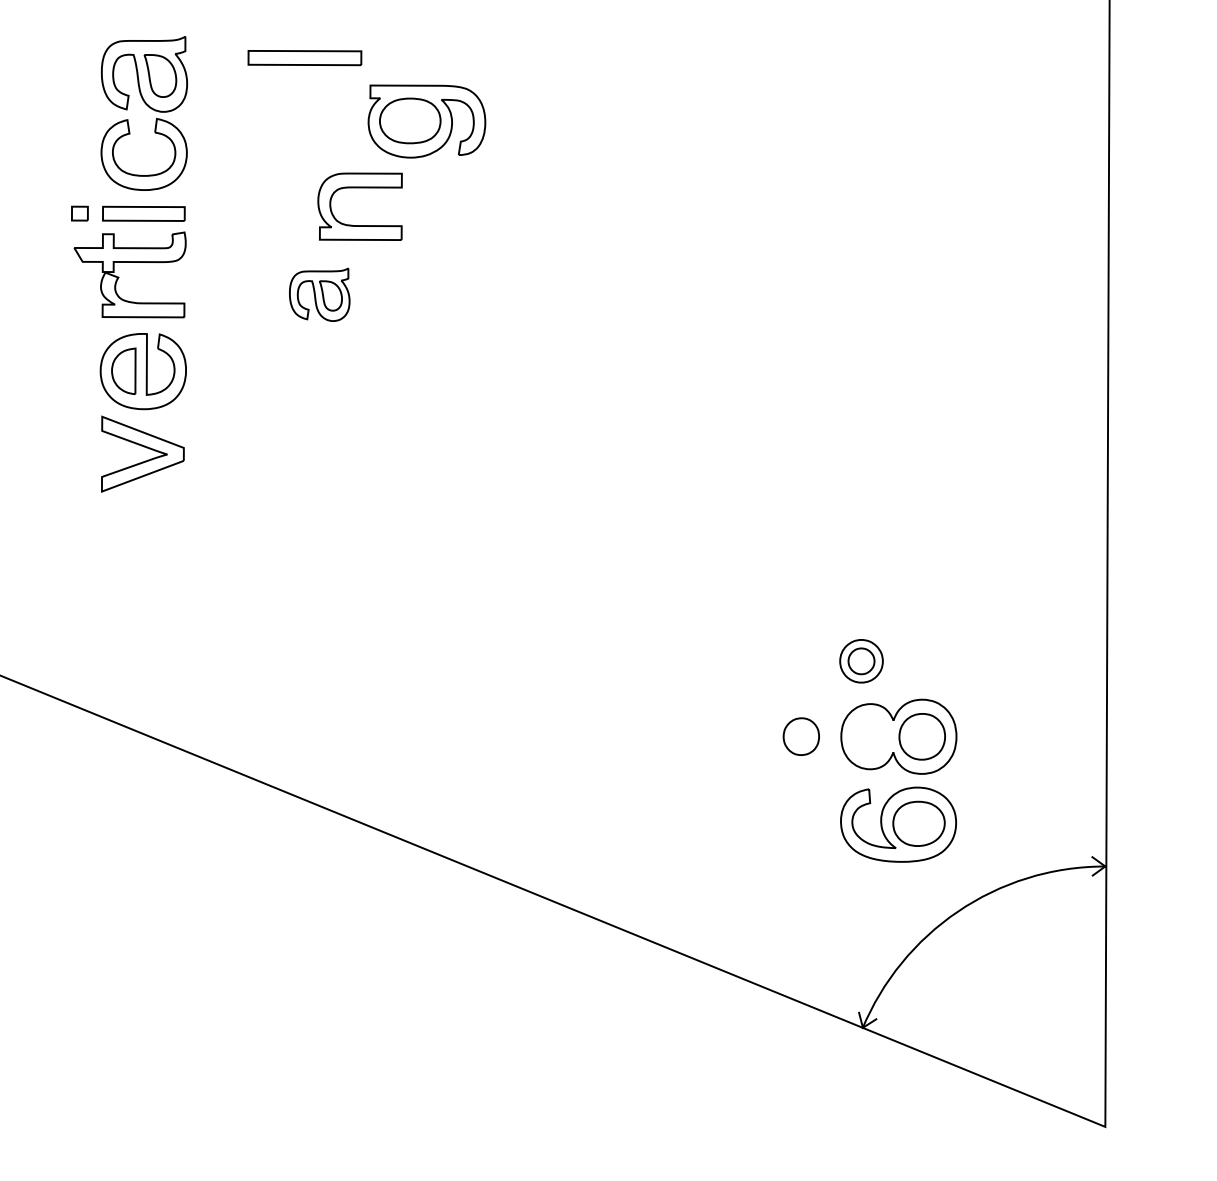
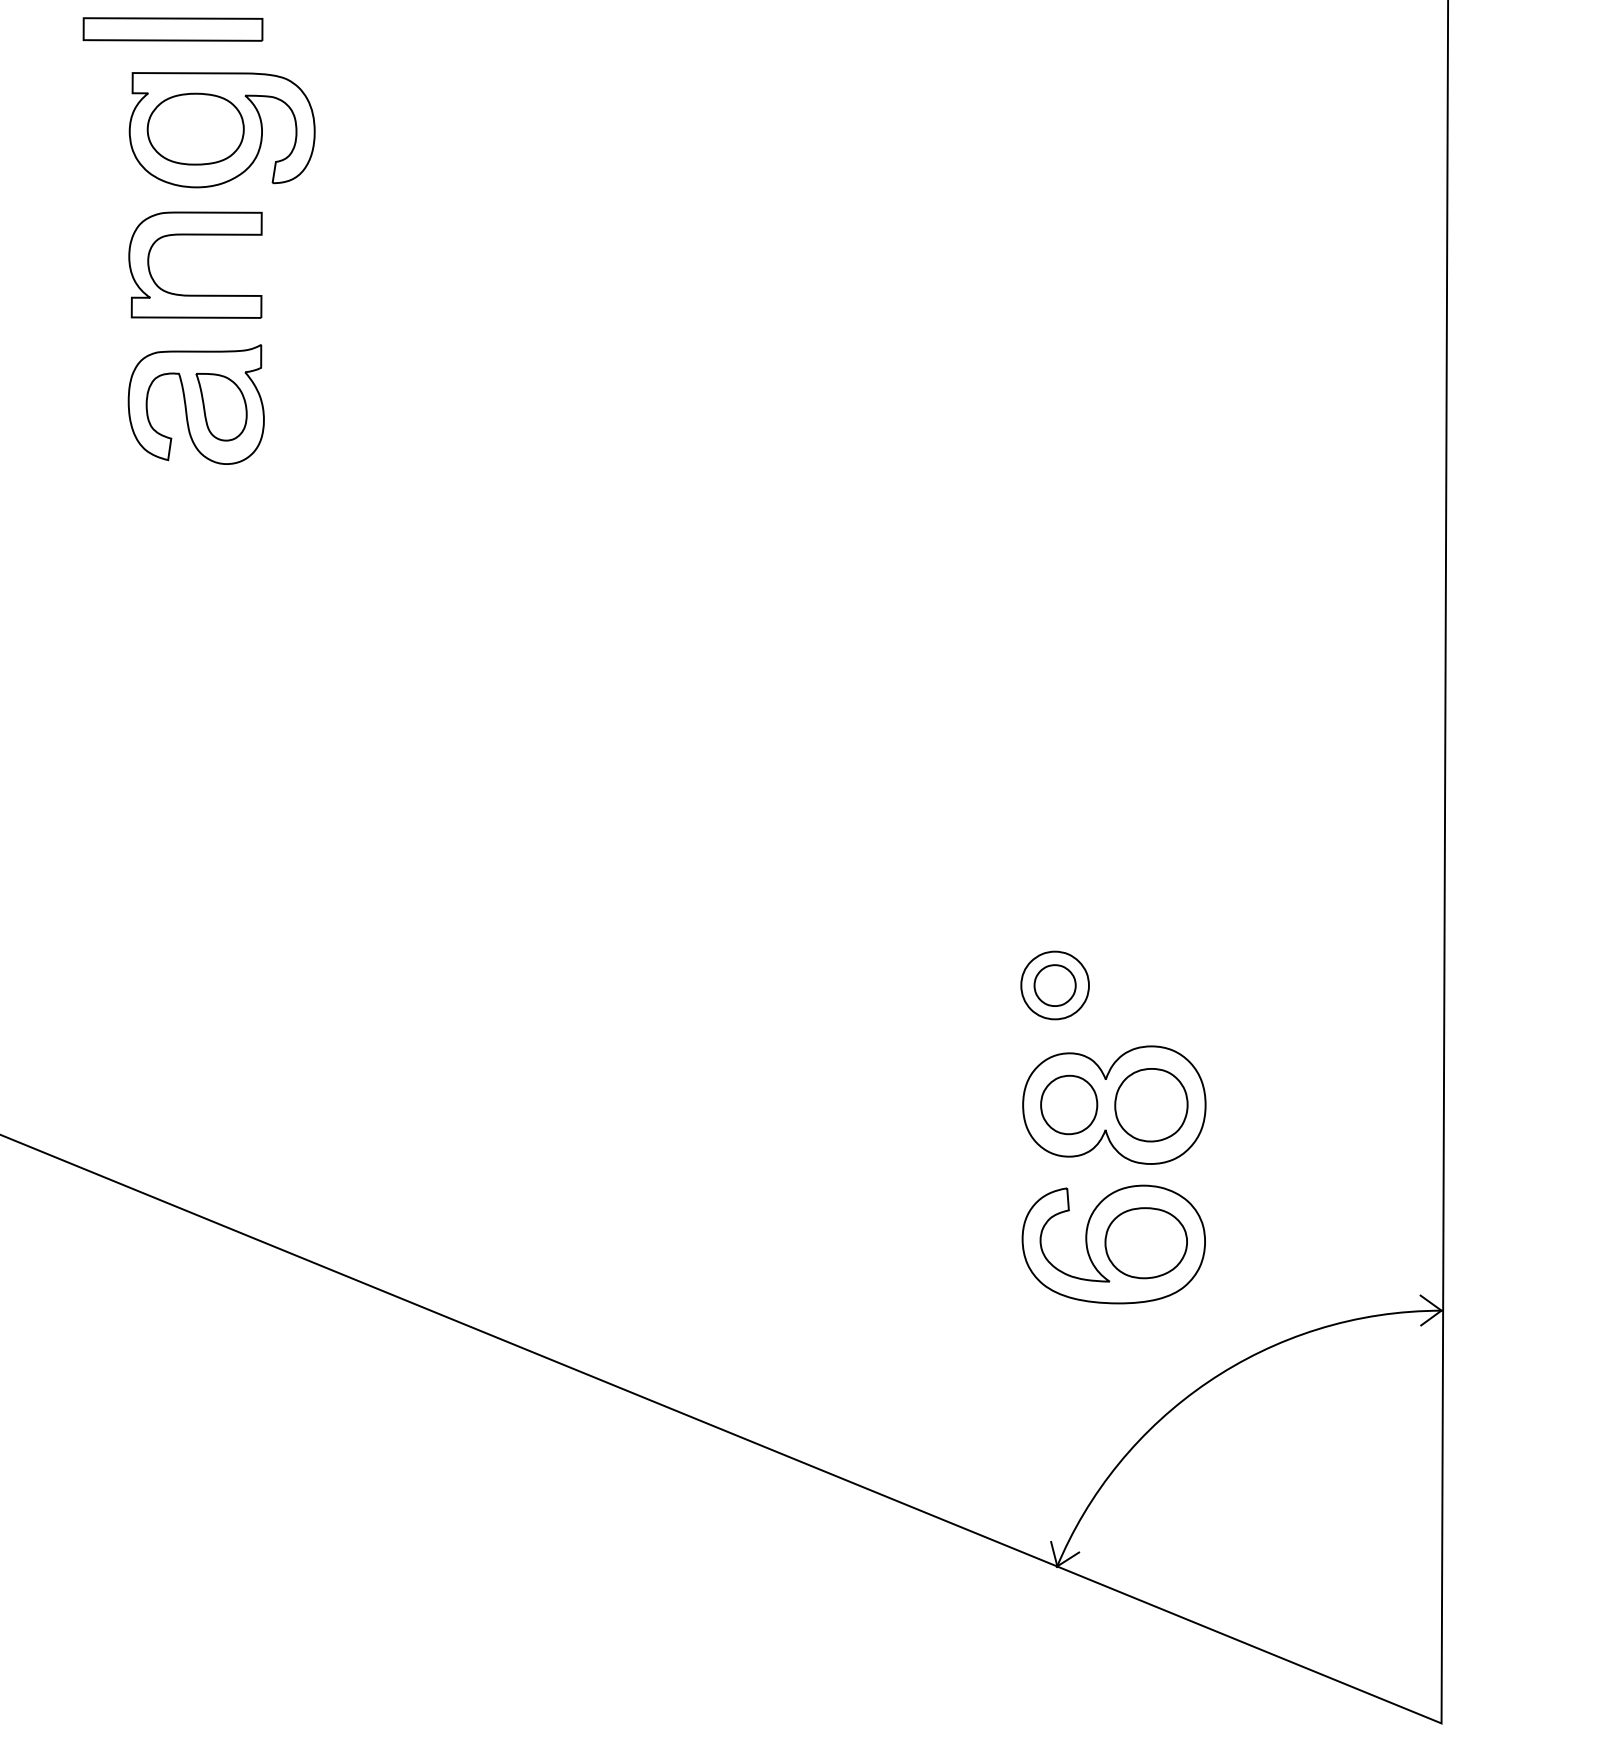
part: (426, 121) -> (221, 130), moved
part: (359, 188) -> (194, 236), moved
part: (319, 294) -> (196, 404), size x1.43
part: (800, 736) -> (1067, 1104), moved

